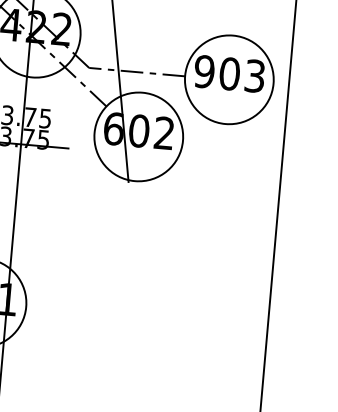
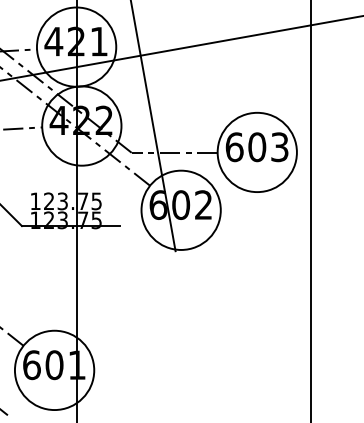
text: (204, 72) -> (234, 147), 903 -> 603

